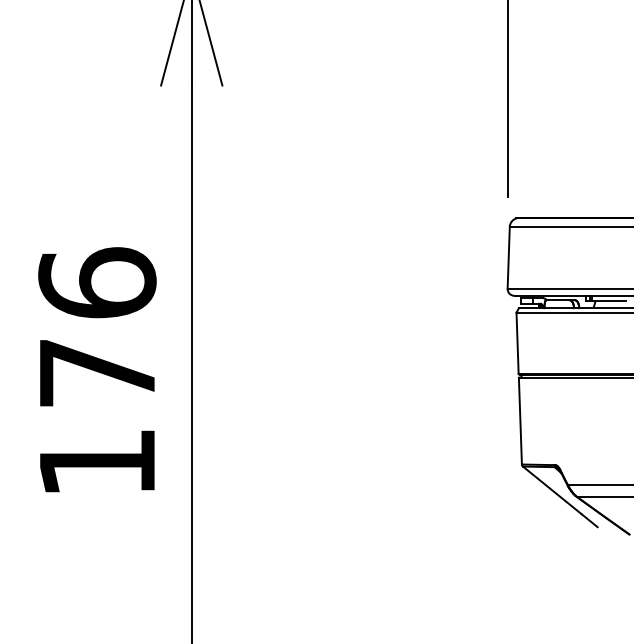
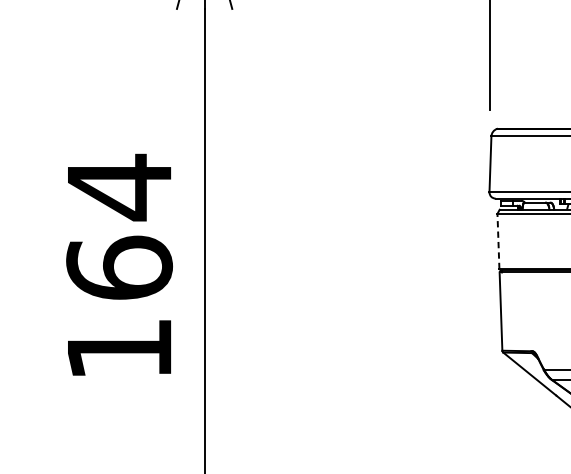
text: (97, 326) -> (119, 226), 176 -> 164
line: (517, 343) -> (498, 241), solid -> dashed

